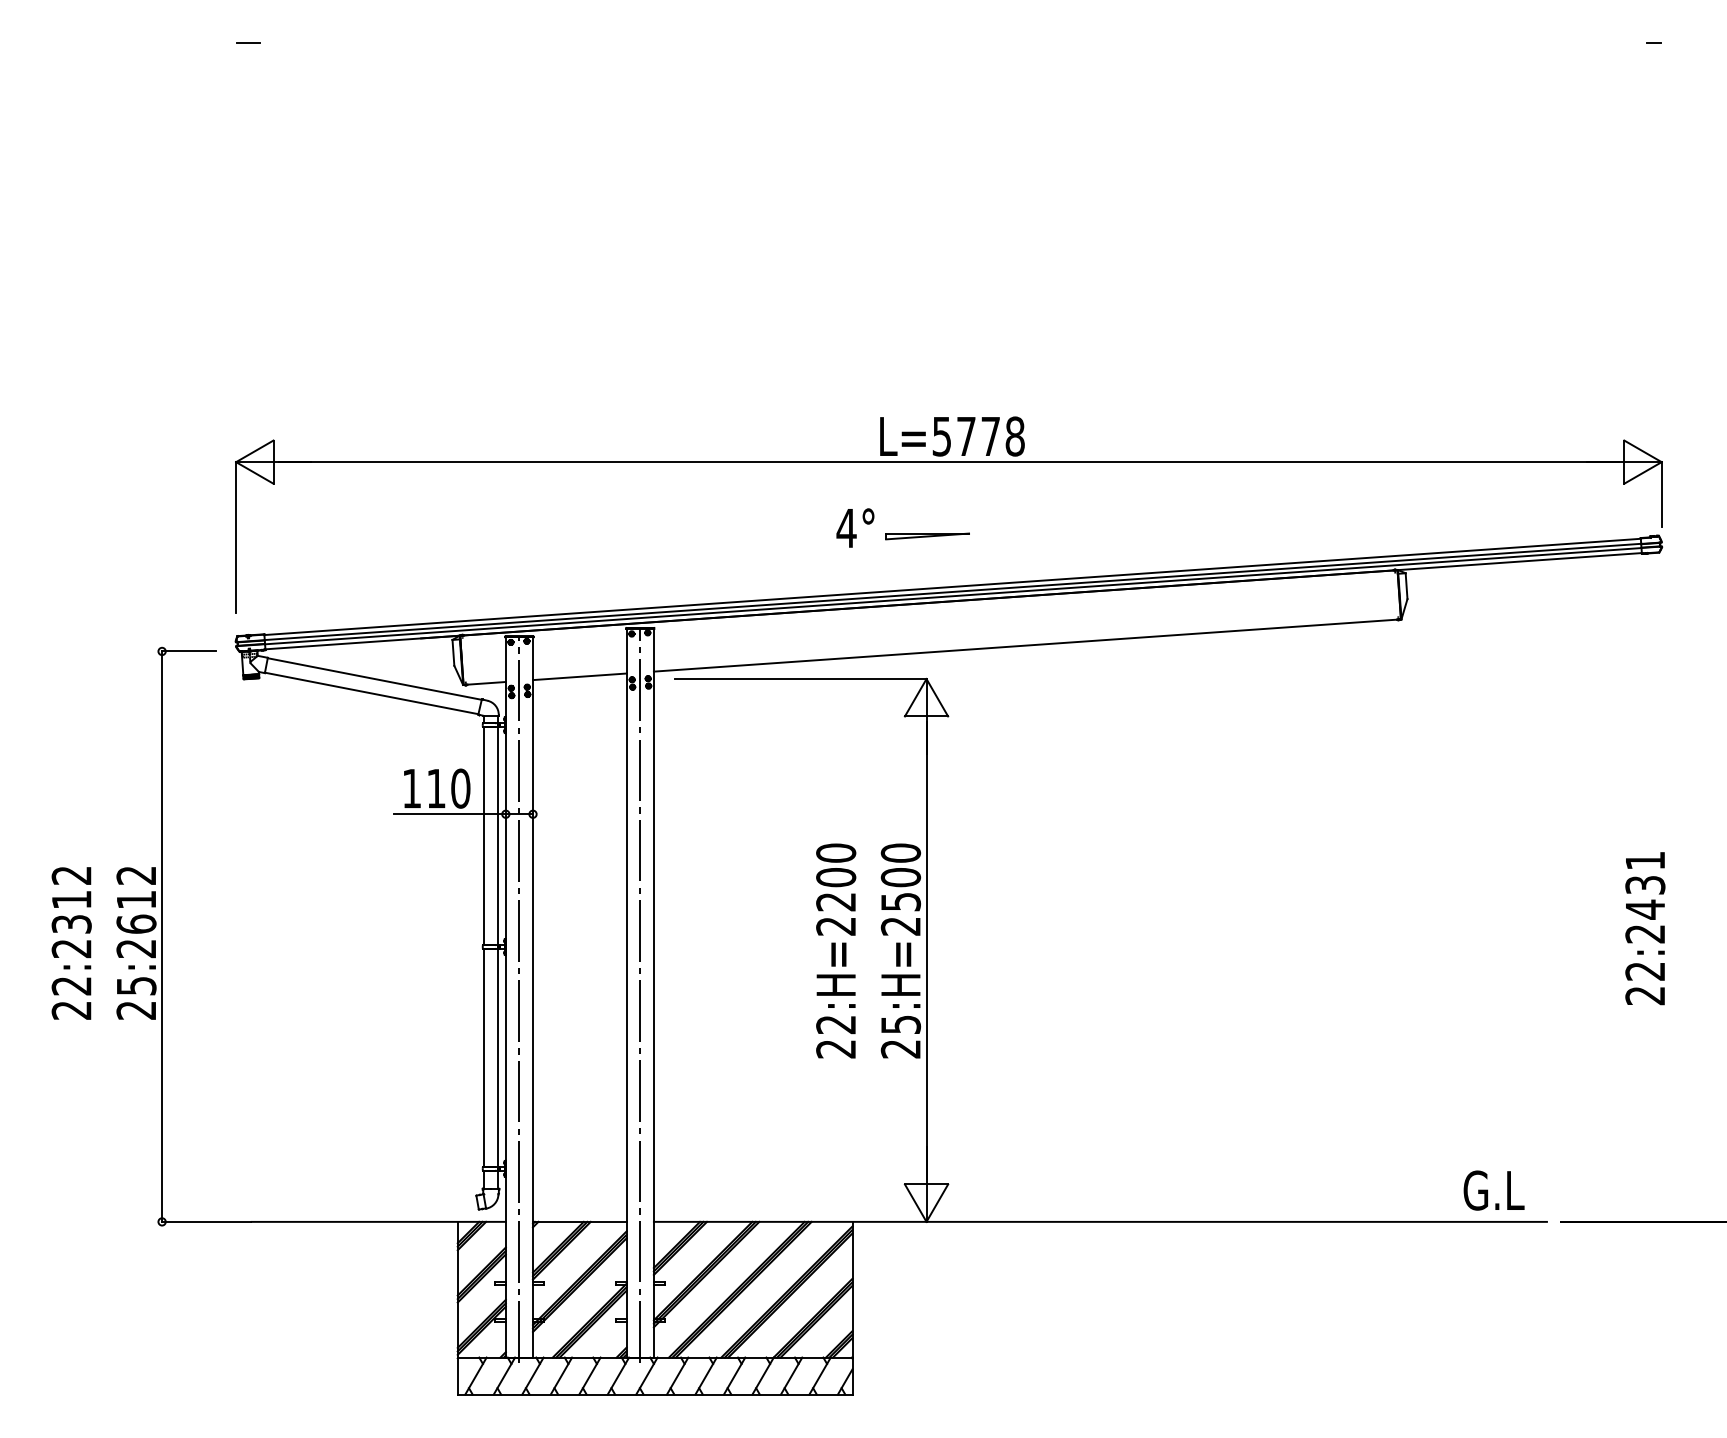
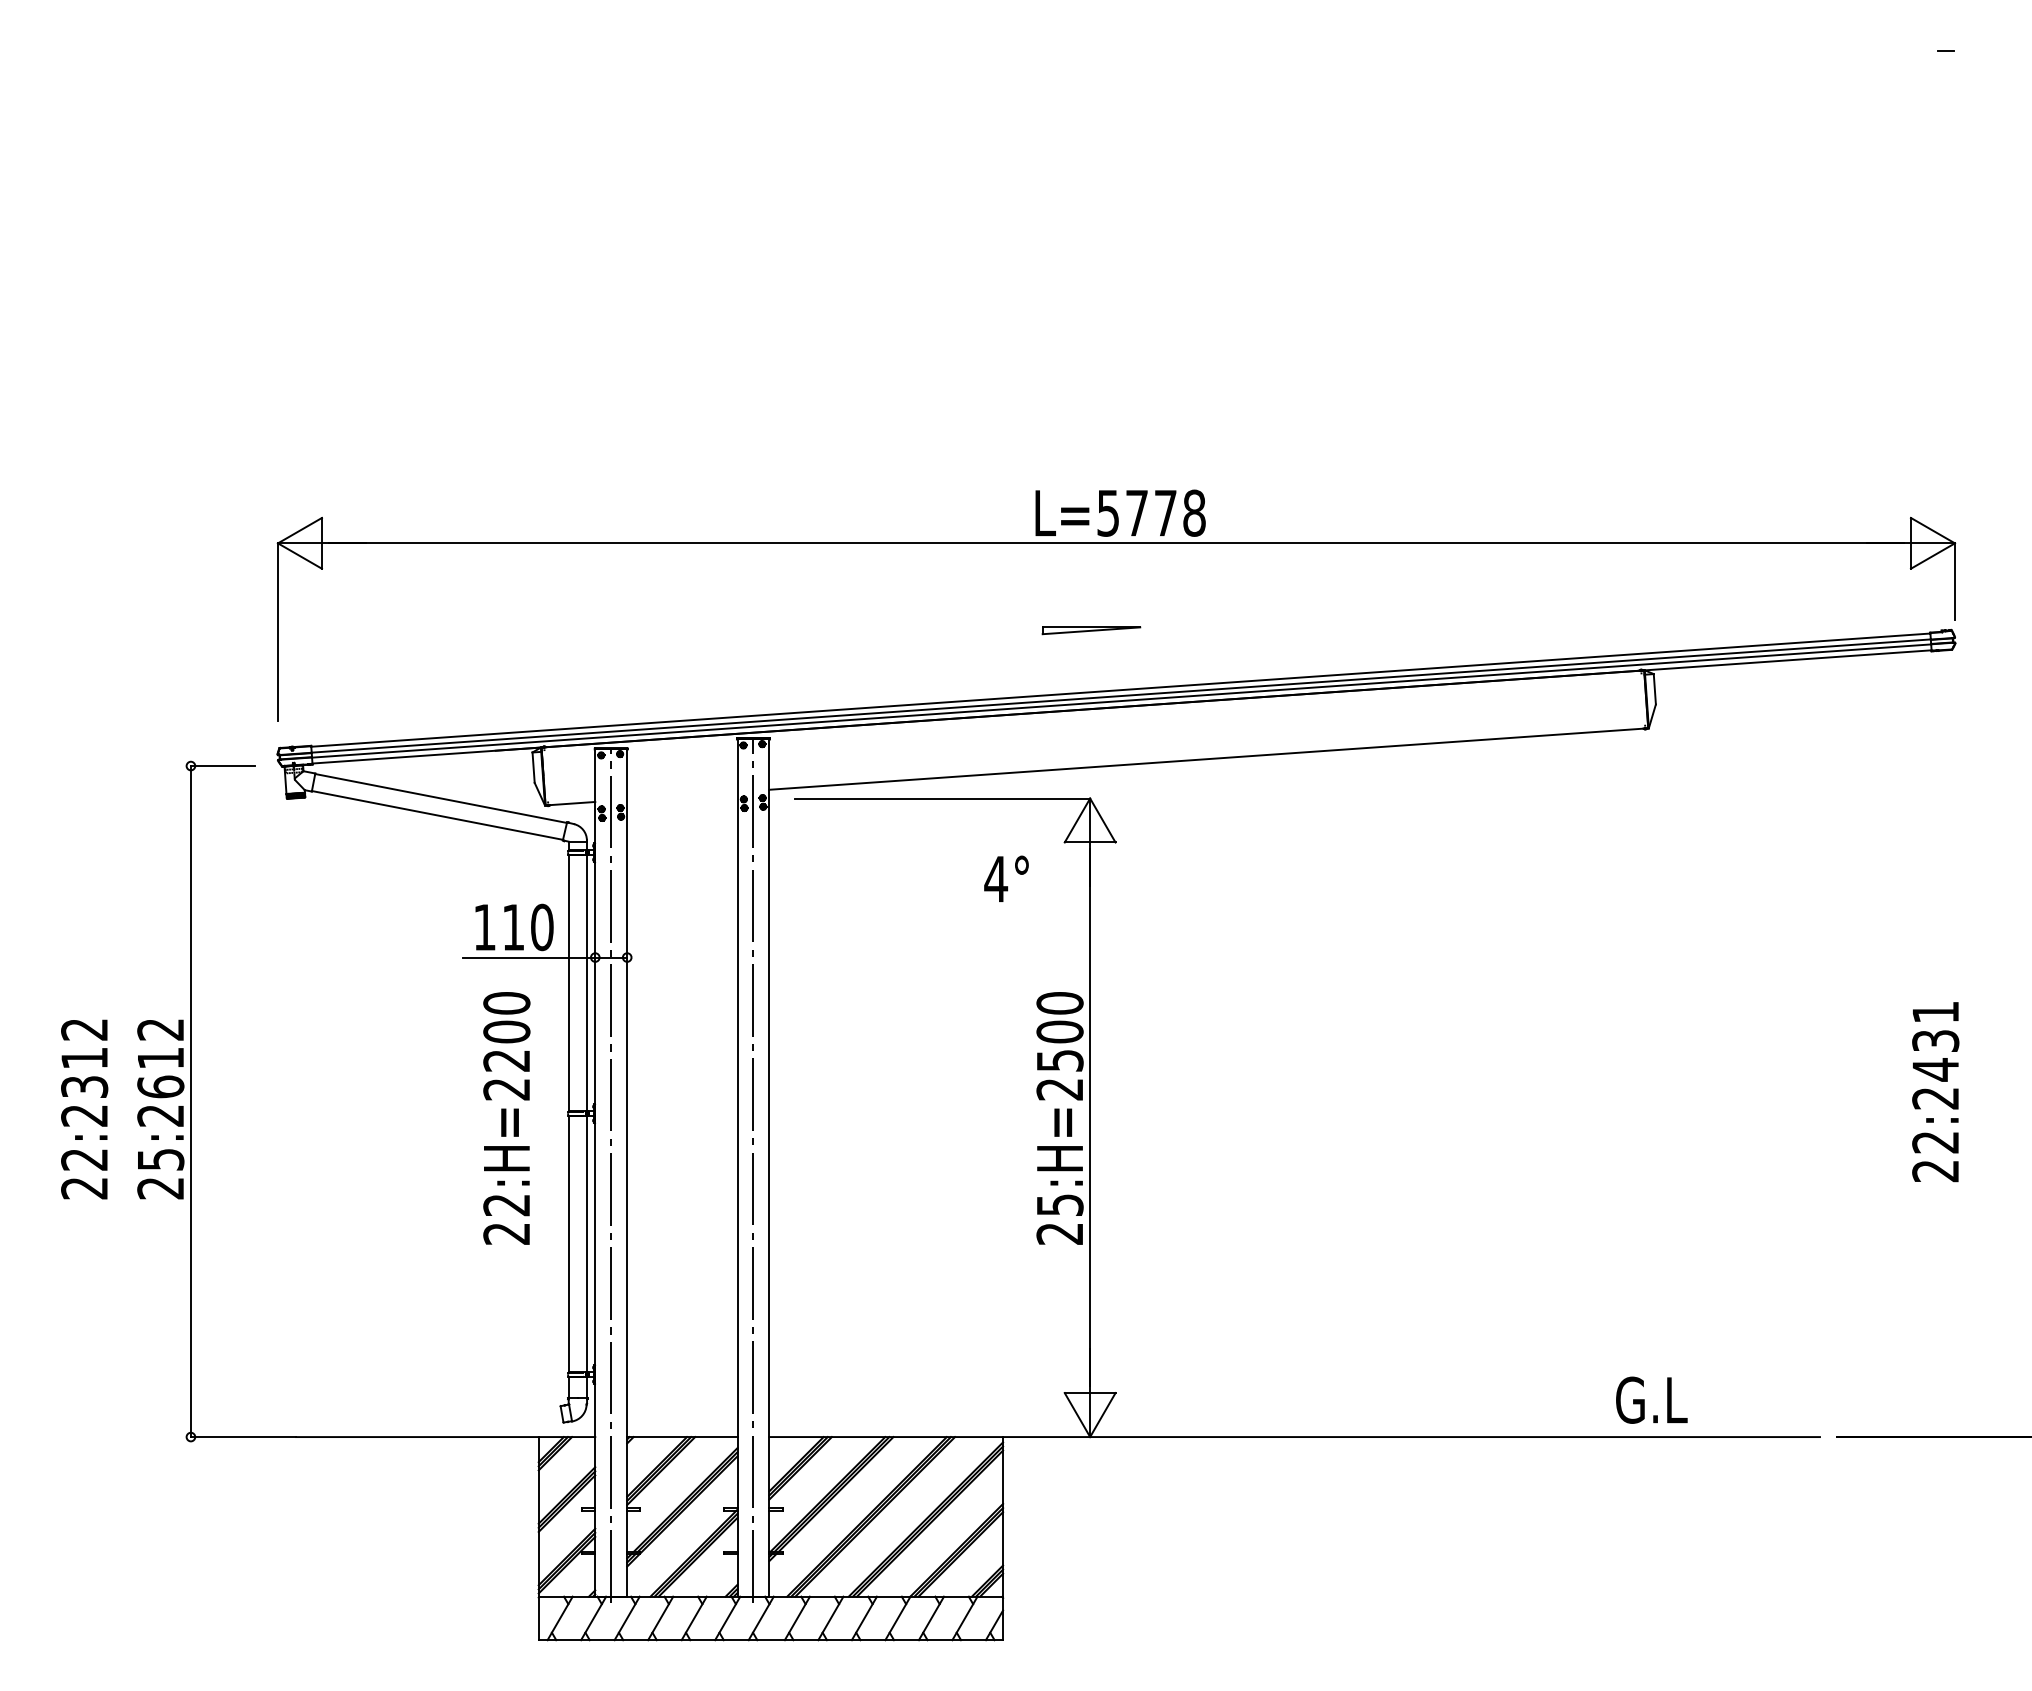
line: (248, 43) -> (292, 50), removed
text: (855, 527) -> (1006, 878), moved
line: (579, 676) -> (682, 795), removed
text: (835, 951) -> (506, 1118), moved
text: (1493, 1189) -> (1651, 1399), moved

